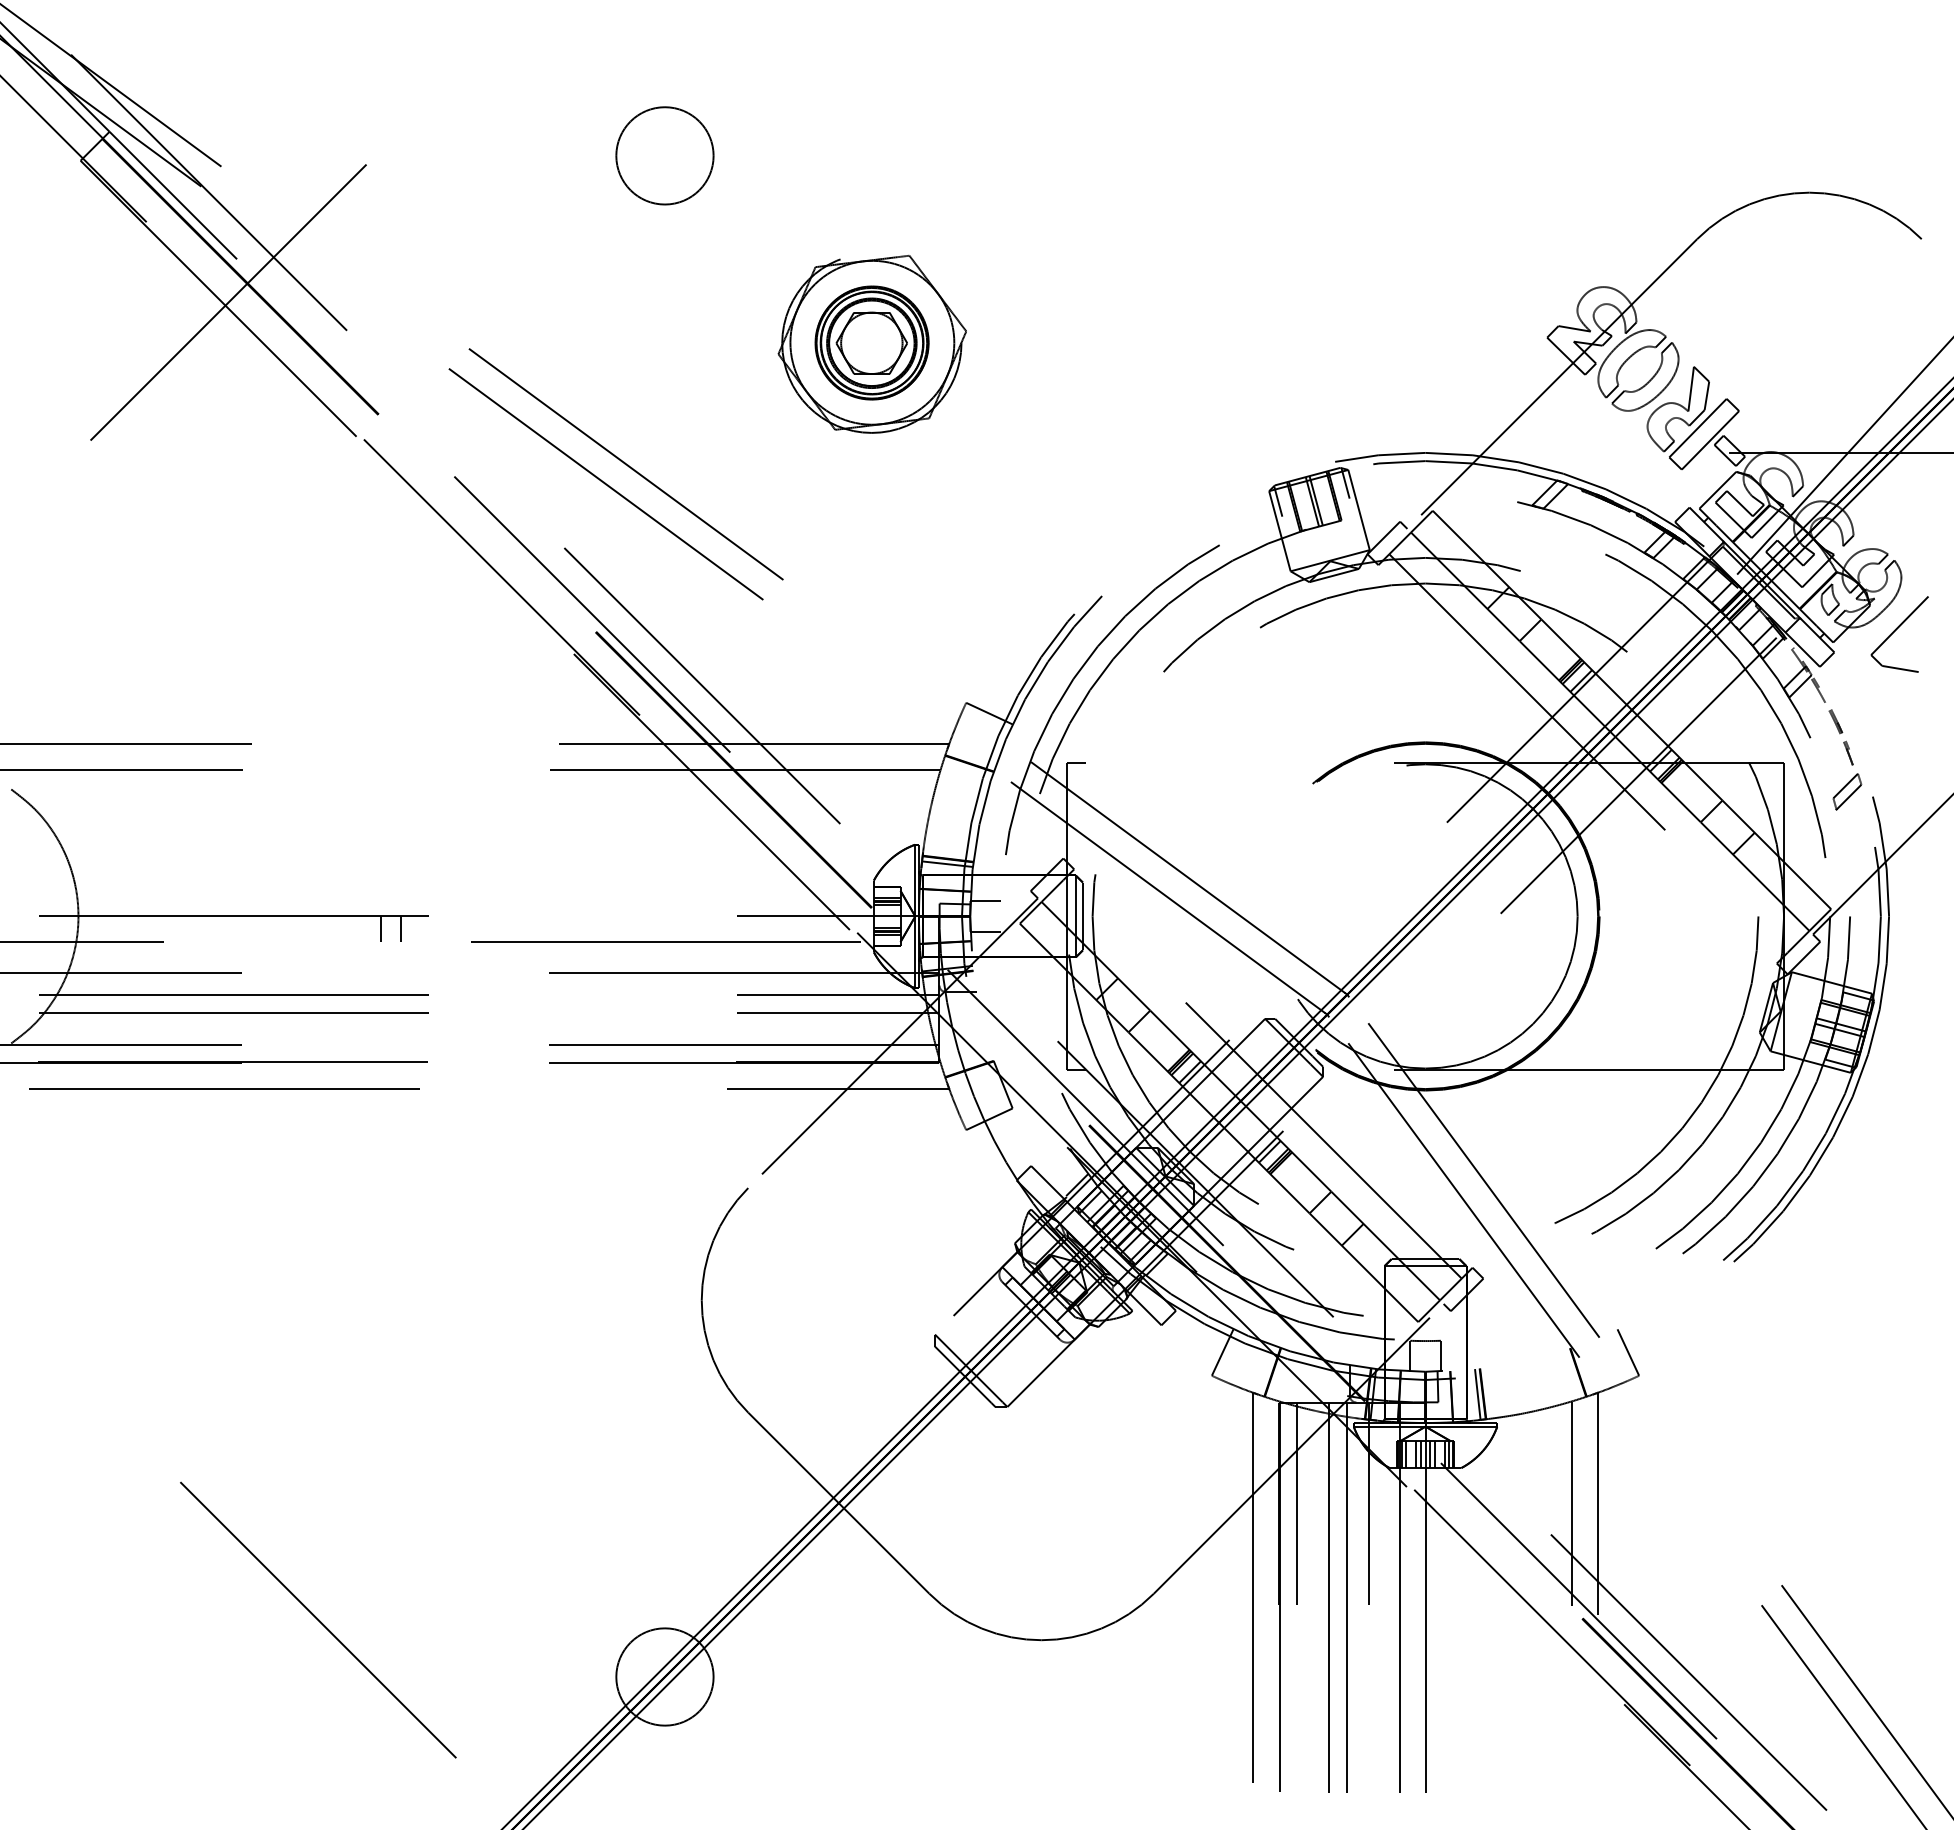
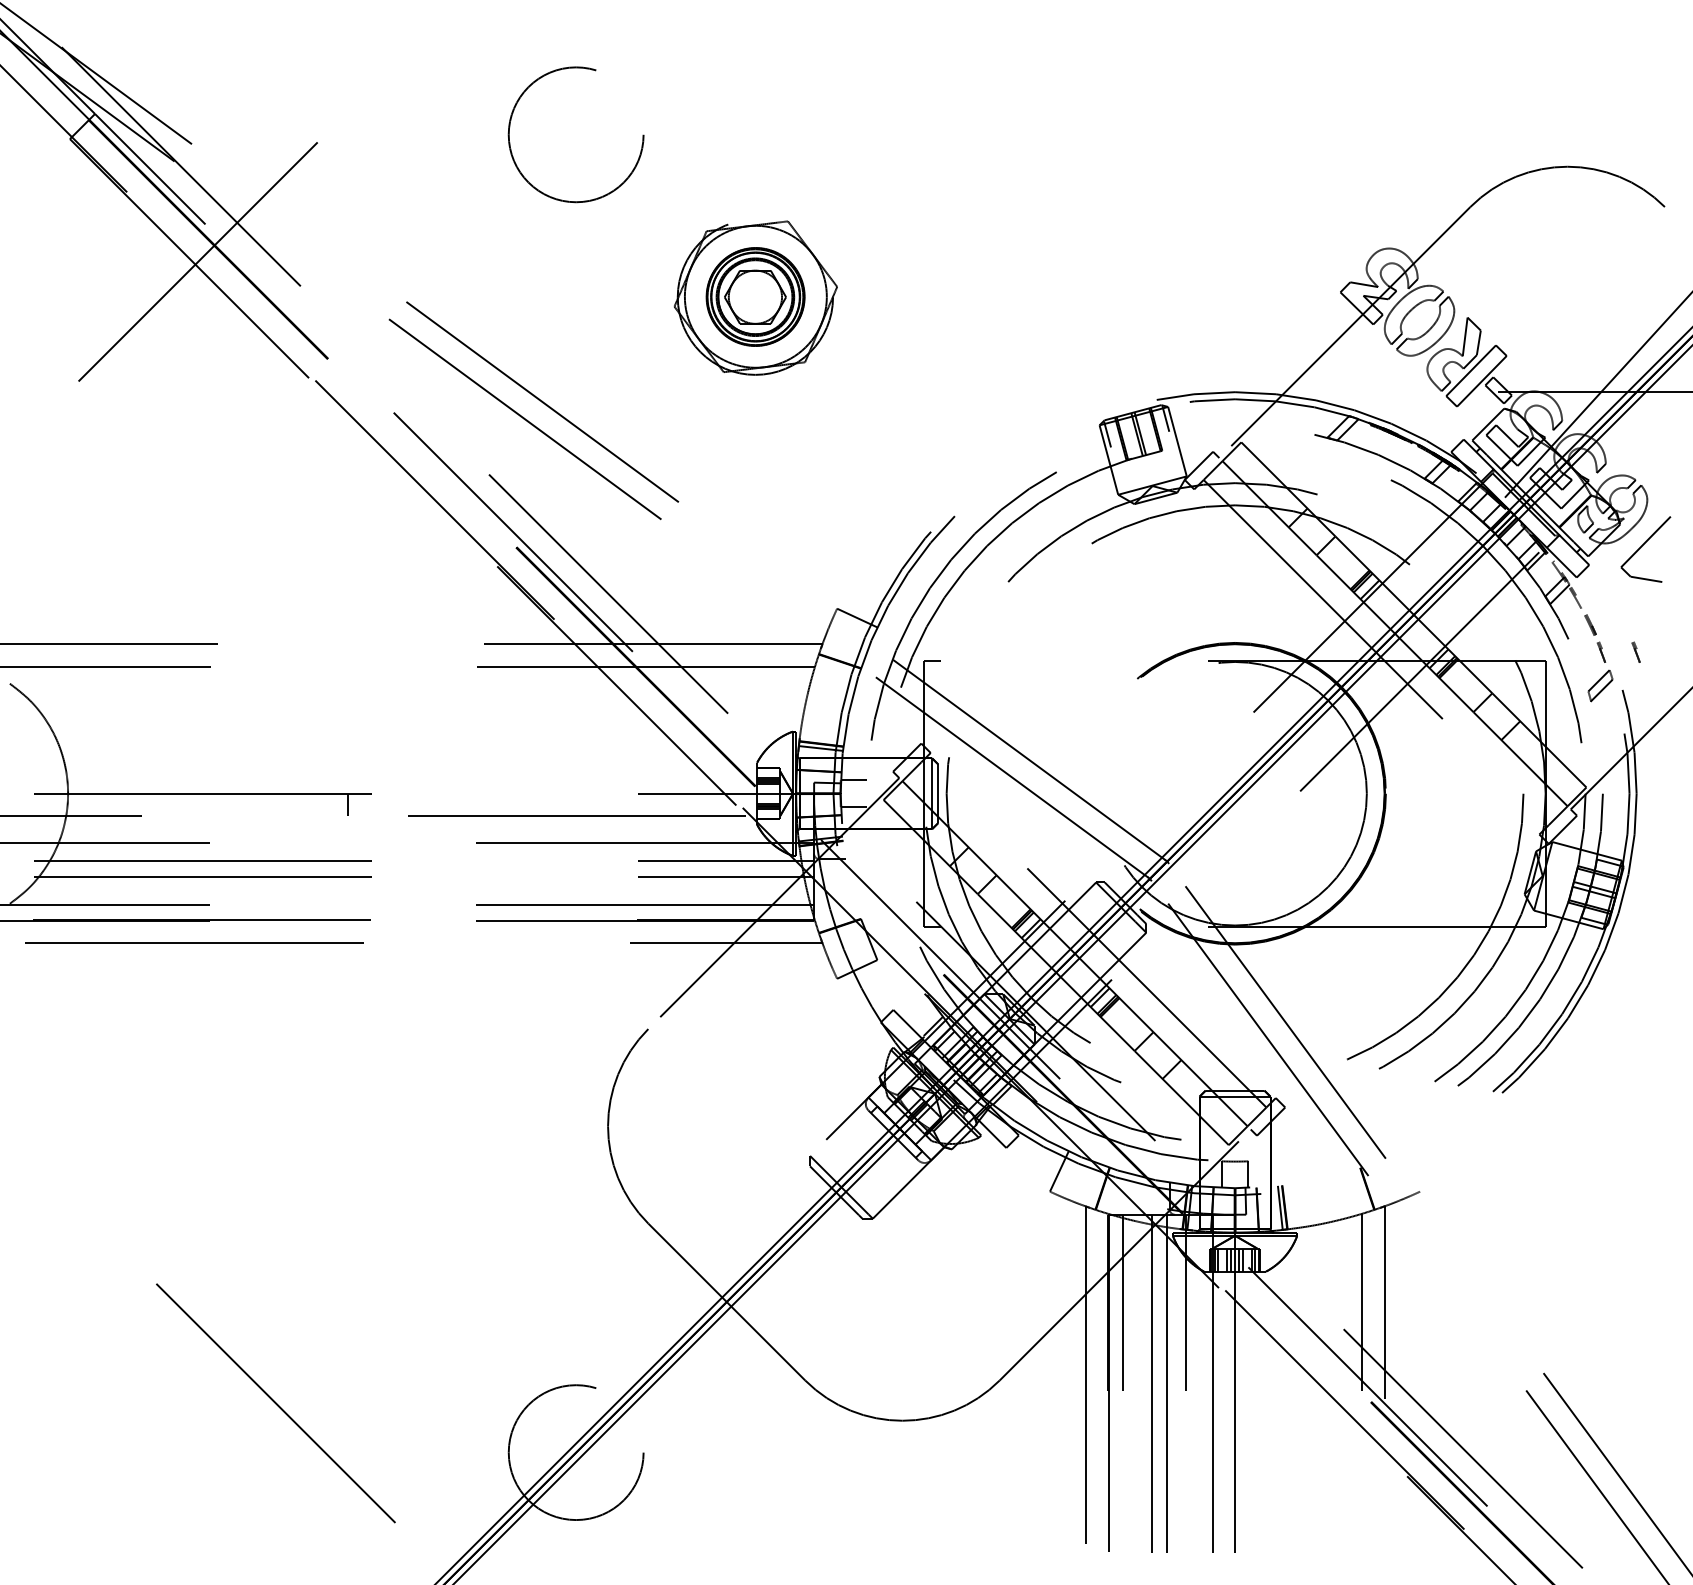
circle: (664, 155) -> (575, 134), size x1.6
part: (1888, 752) -> (1636, 651), added
line: (380, 929) -> (329, 805), removed
line: (1628, 1352) -> (1410, 1171), removed
circle: (664, 1676) -> (575, 1452), size x1.6

